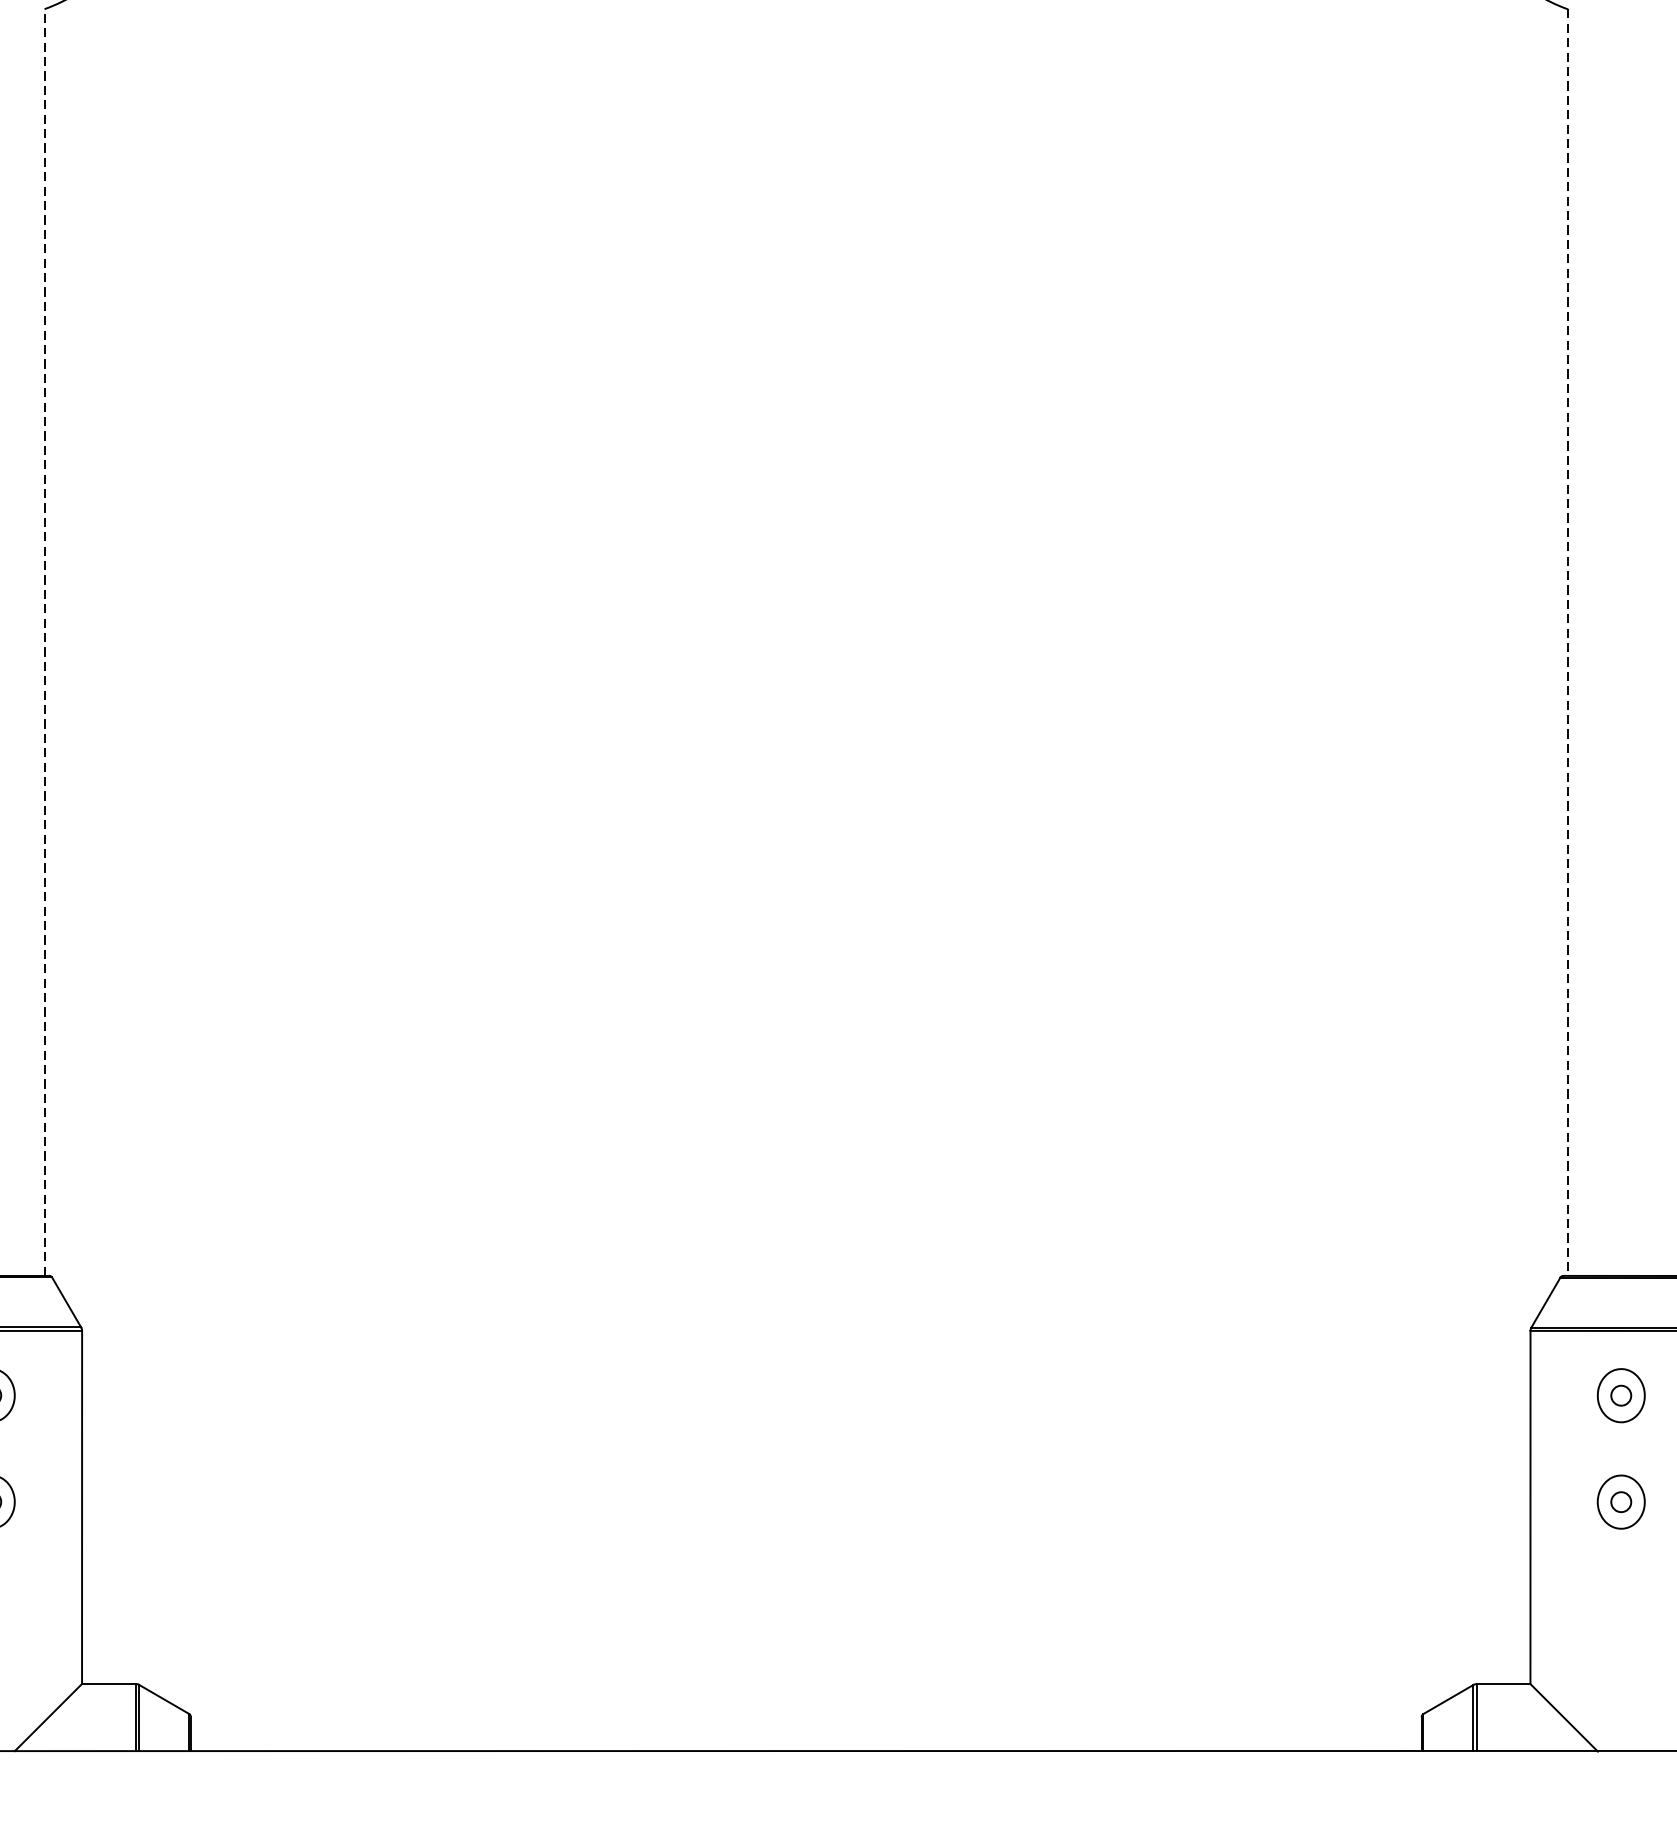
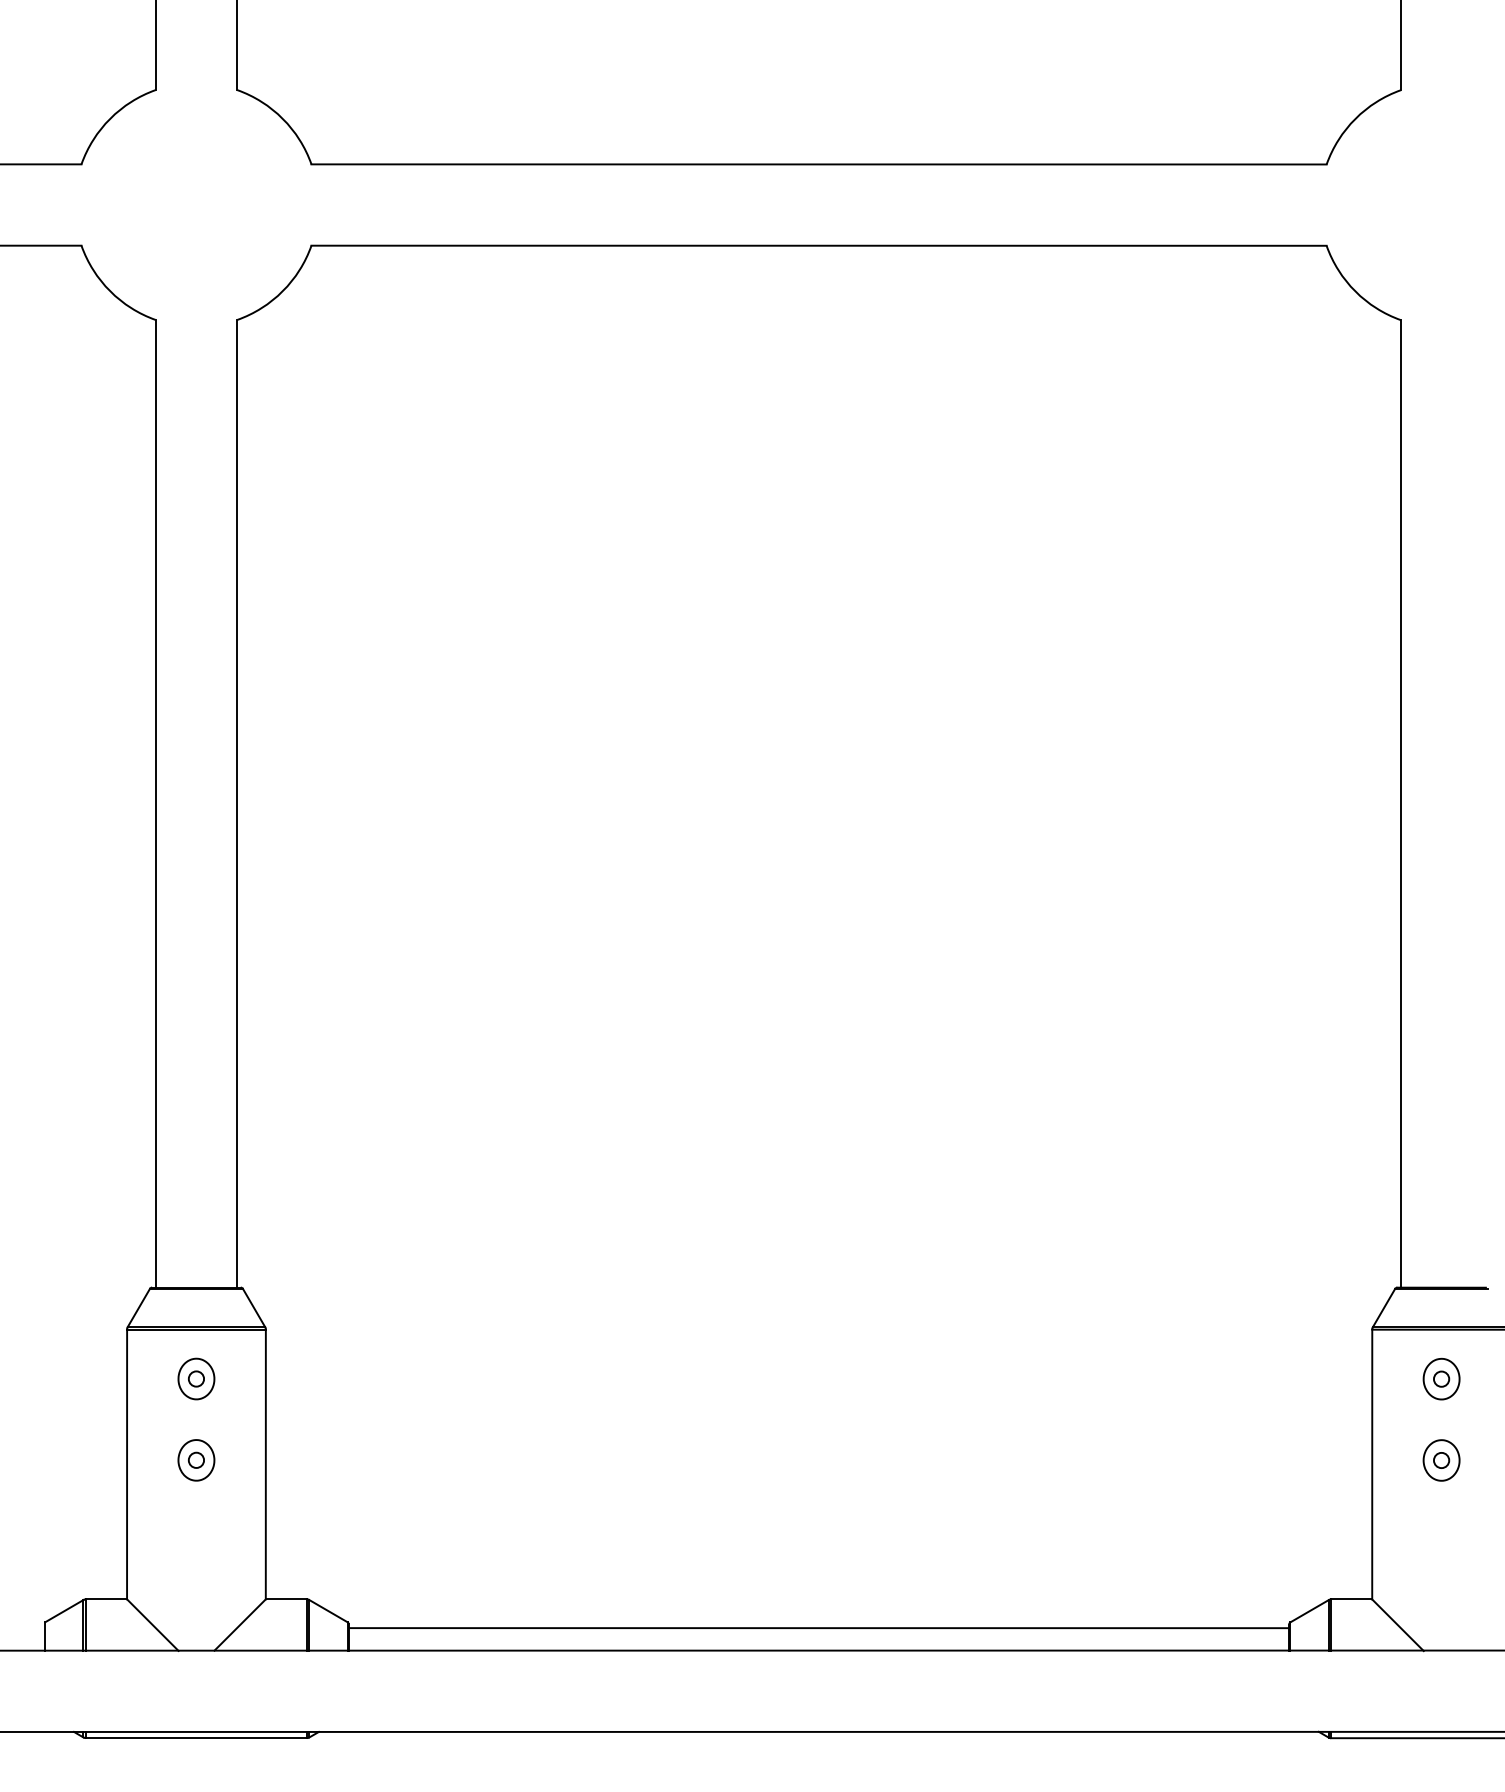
line: (44, 642) -> (237, 803), dashed -> solid
line: (1567, 642) -> (1400, 803), dashed -> solid
line: (805, 1722) -> (818, 1628), added

